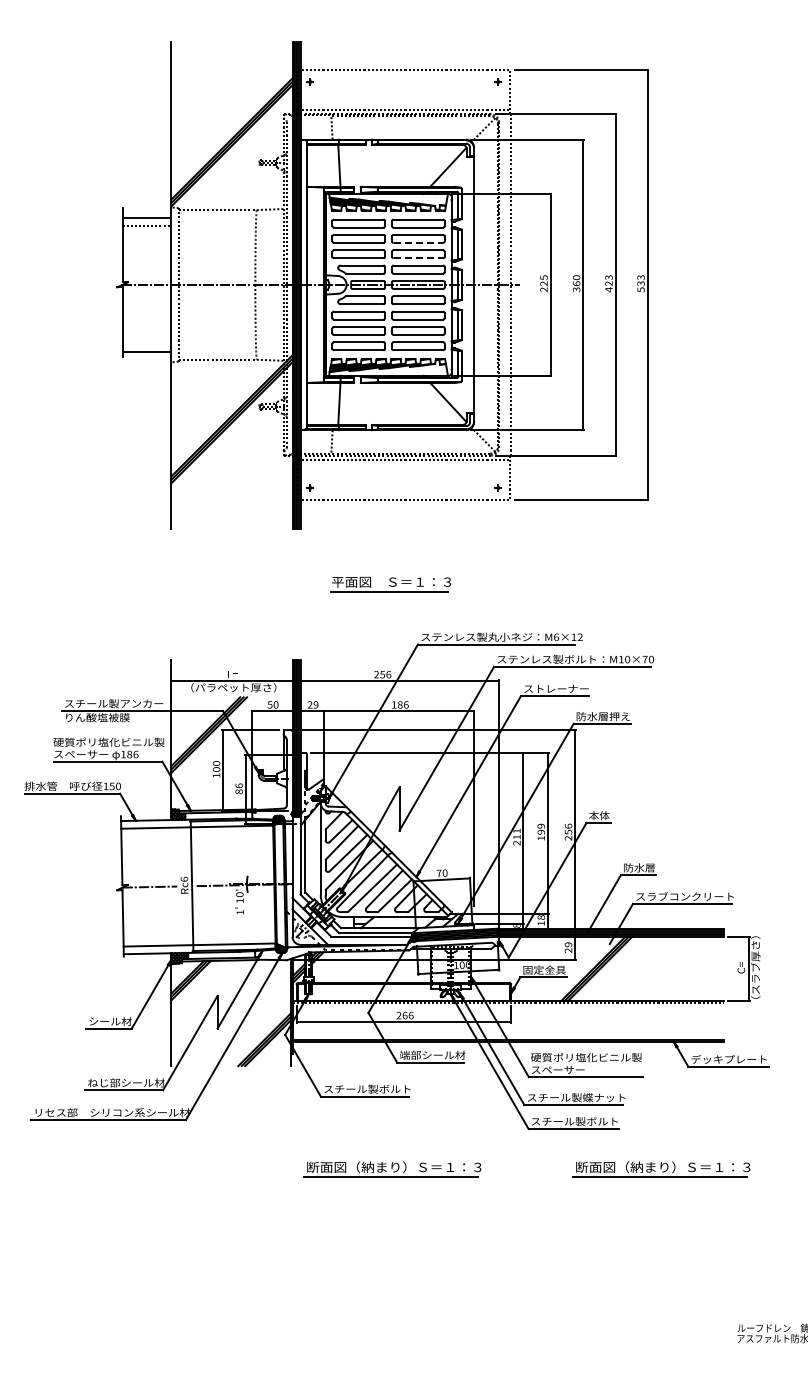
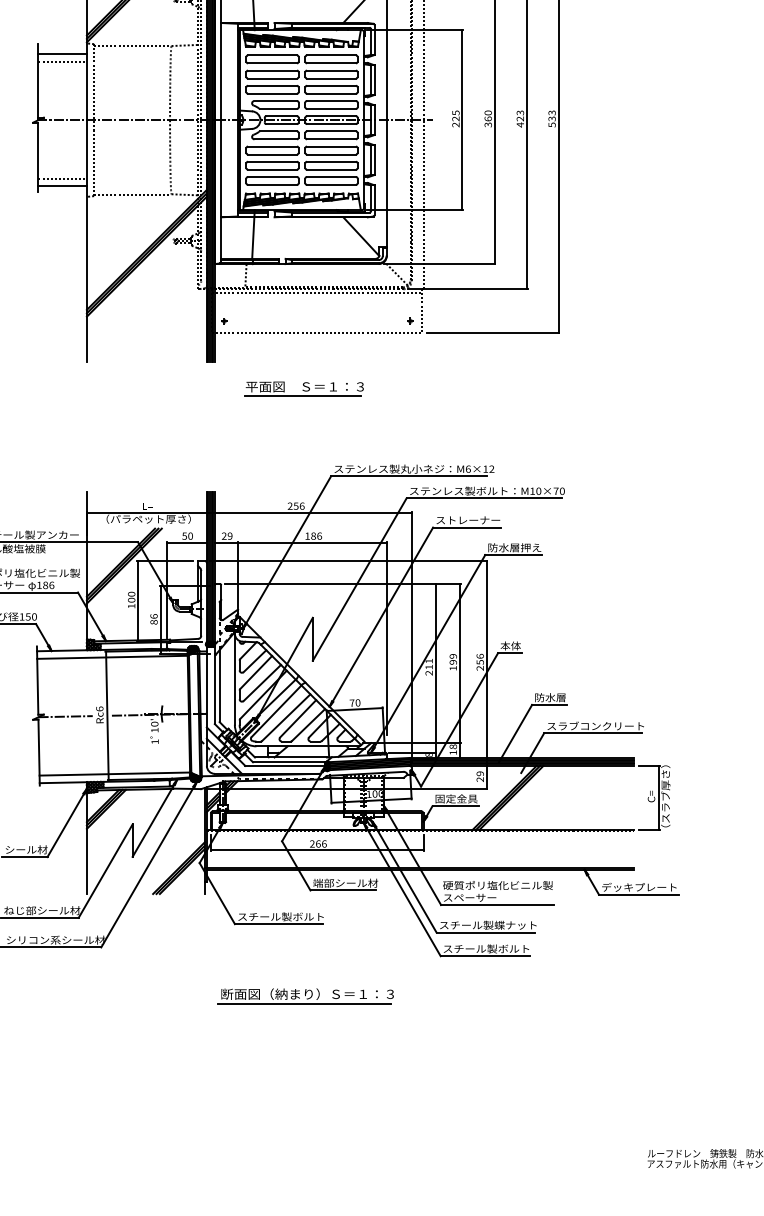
line: (418, 242) -> (331, 78), dashed -> solid
line: (418, 258) -> (331, 93), dashed -> solid
line: (146, 343) -> (62, 178), added
part: (390, 584) -> (303, 389), moved
part: (661, 1169) -> (572, 996), removed

